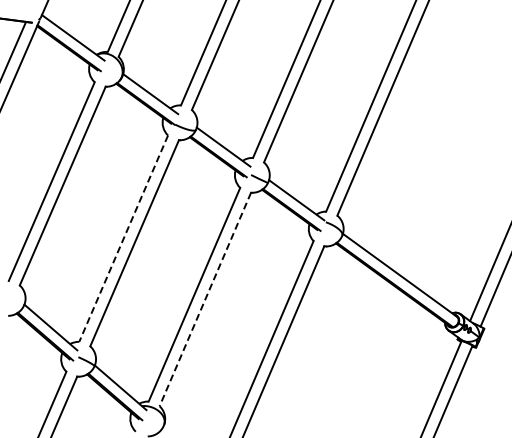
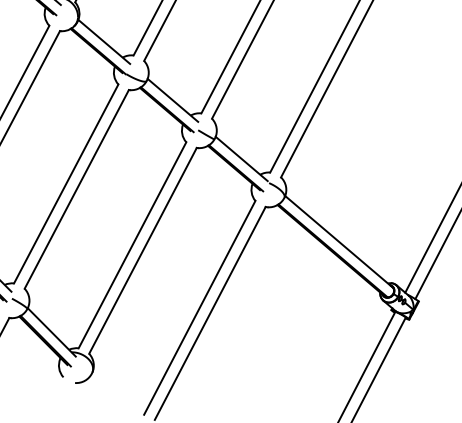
line: (123, 239) -> (65, 184), dashed -> solid
line: (205, 299) -> (143, 250), dashed -> solid

